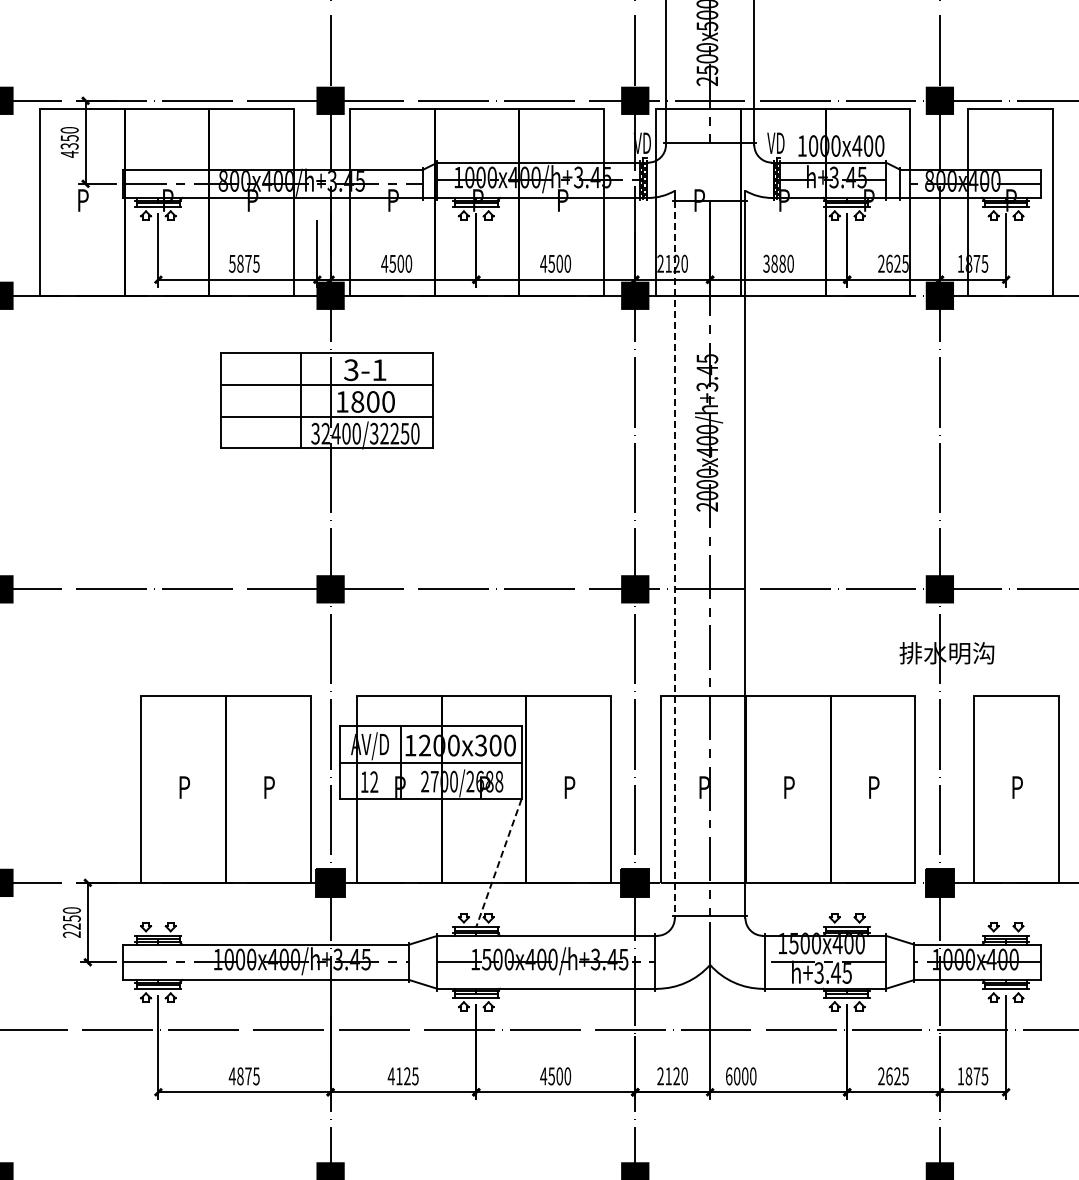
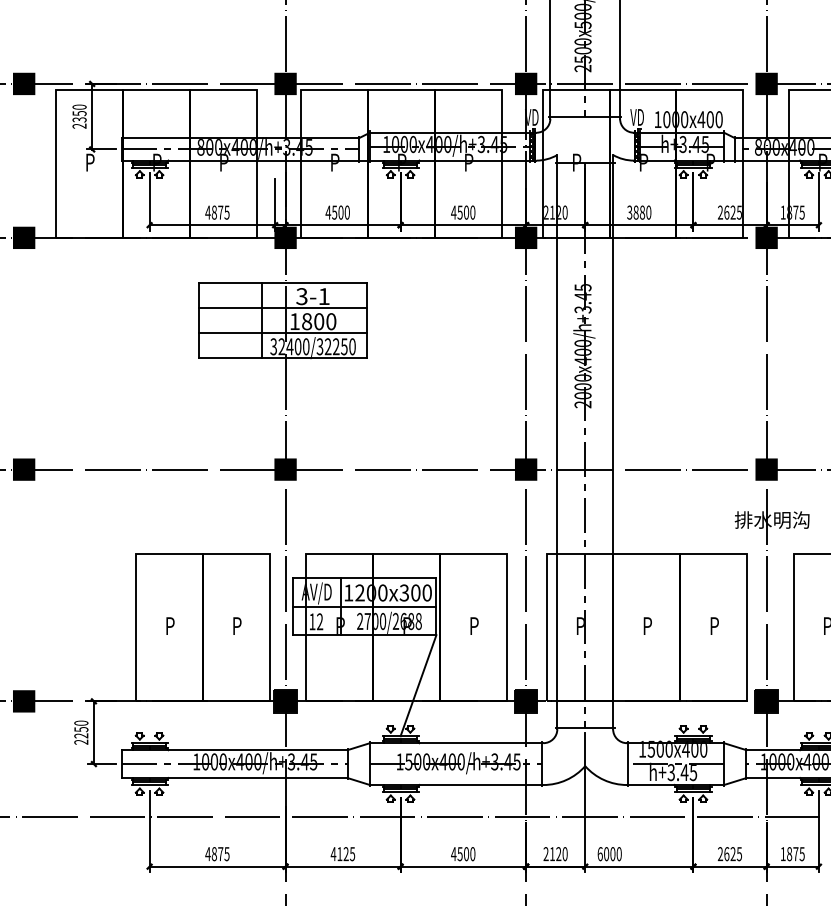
text: (69, 153) -> (79, 125), 4350 -> 2350
text: (231, 263) -> (207, 212), 5875 -> 4875
line: (674, 559) -> (557, 446), dashed -> solid
line: (498, 863) -> (418, 686), dashed -> solid

